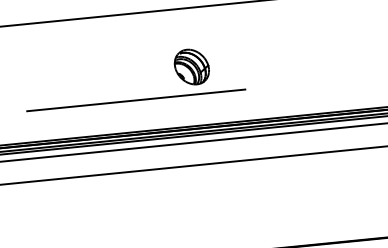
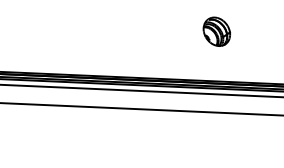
part: (191, 66) -> (216, 31), moved
line: (136, 100) -> (104, 51), removed

